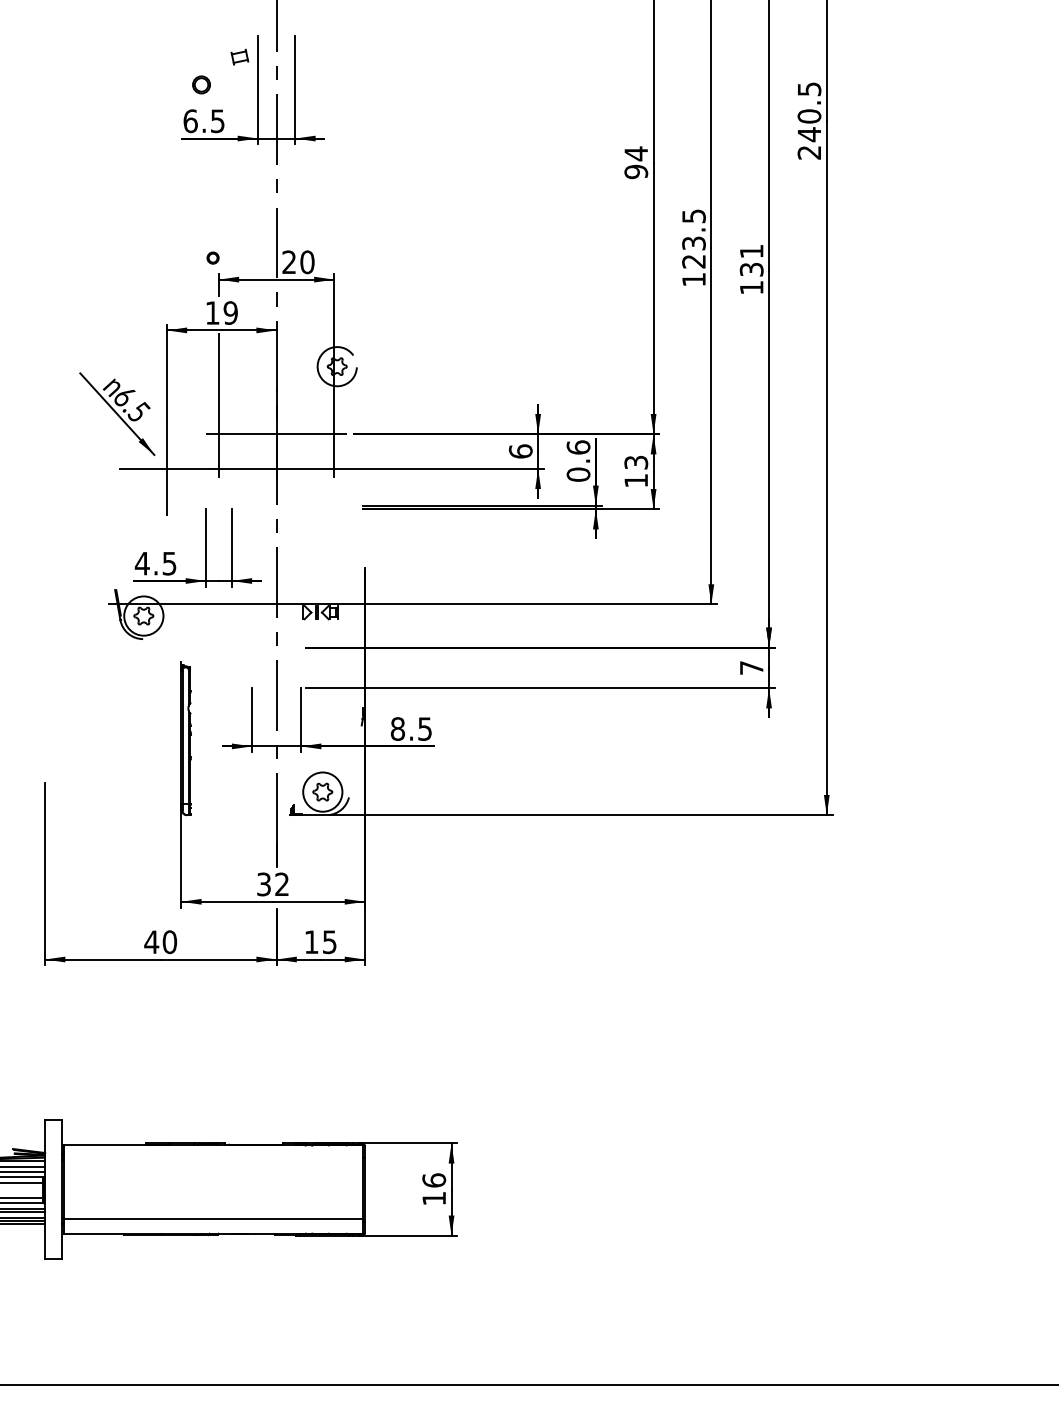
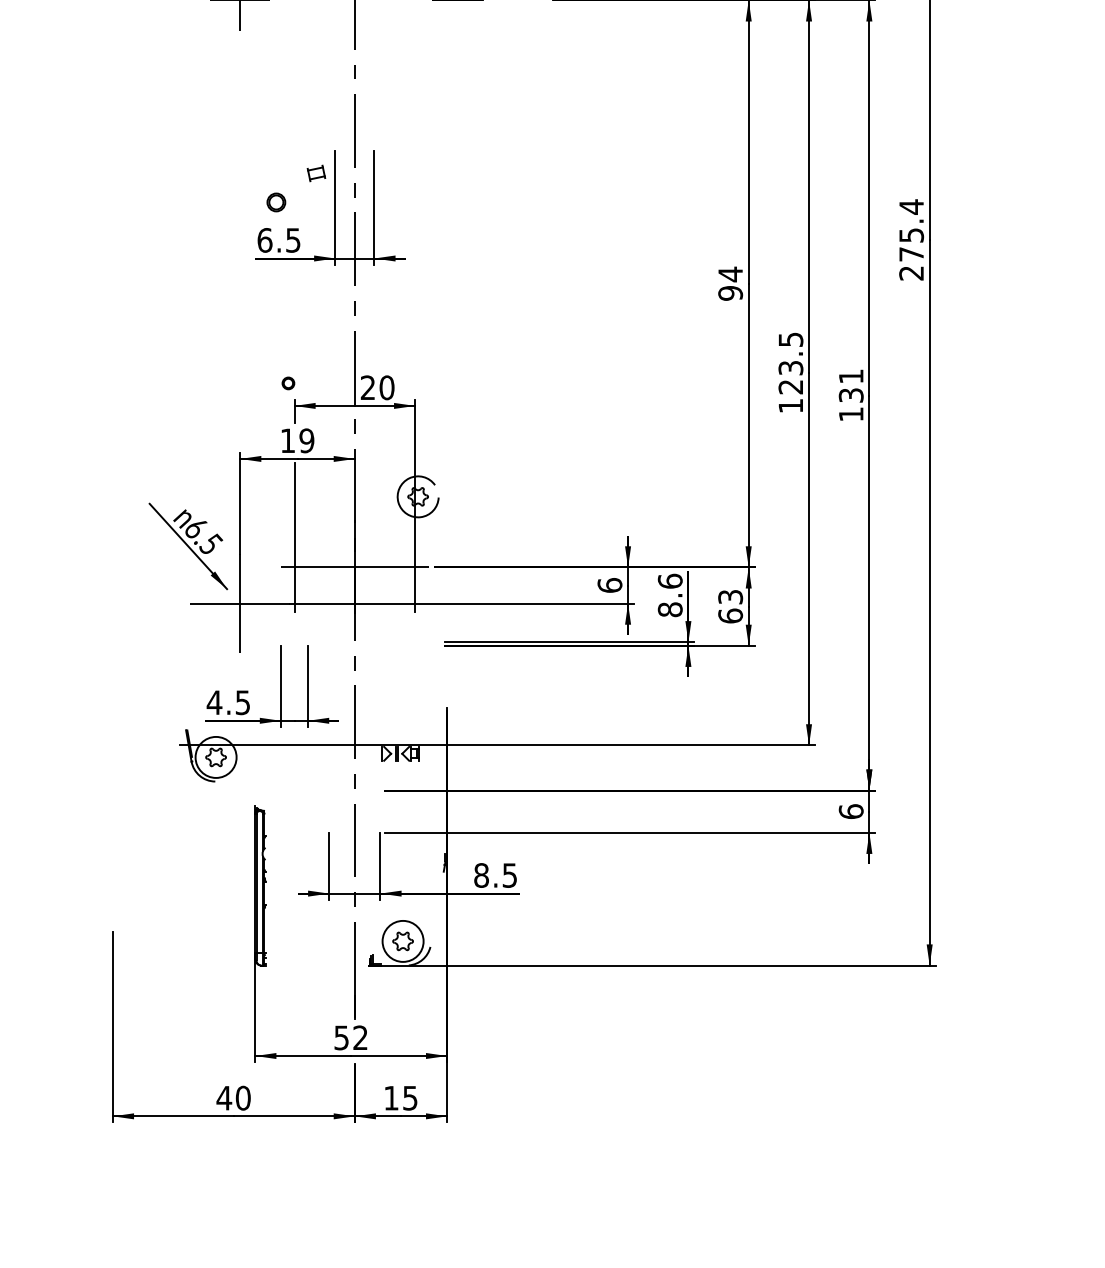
text: (809, 111) -> (911, 230), 240.5 -> 275.4
text: (578, 474) -> (670, 609), 0.6 -> 8.6
text: (636, 480) -> (730, 615), 13 -> 63
text: (751, 667) -> (851, 811), 7 -> 6
text: (263, 883) -> (341, 1036), 32 -> 52

